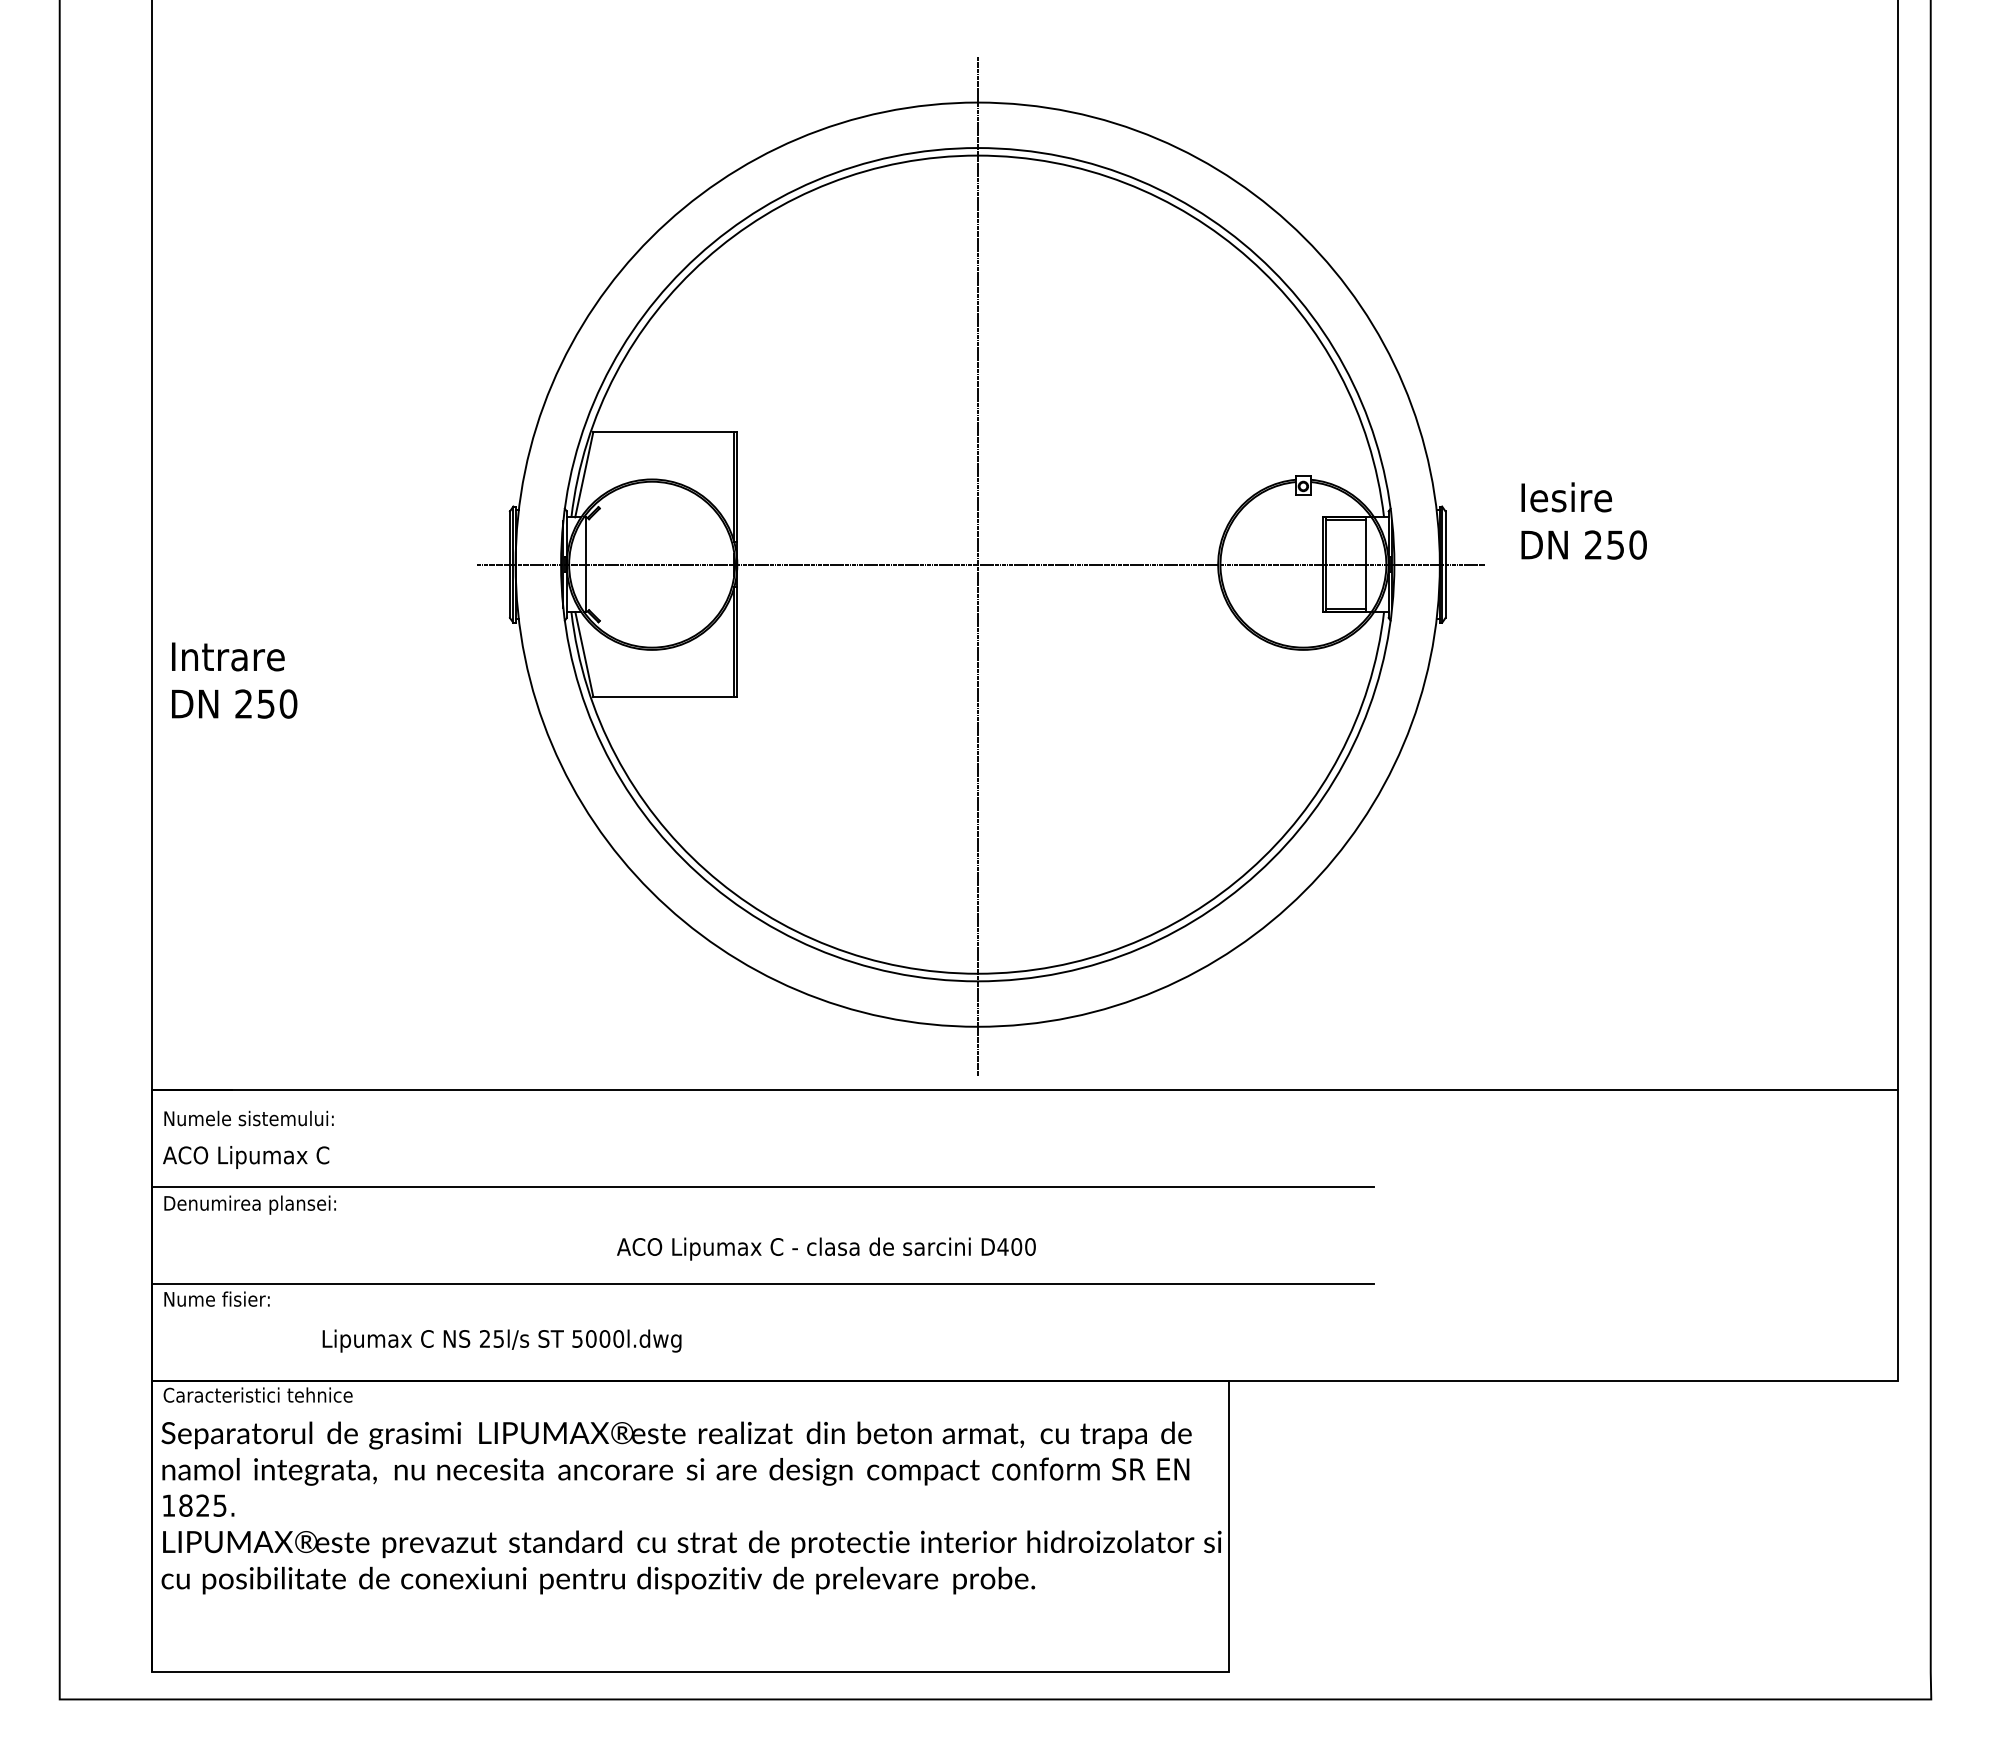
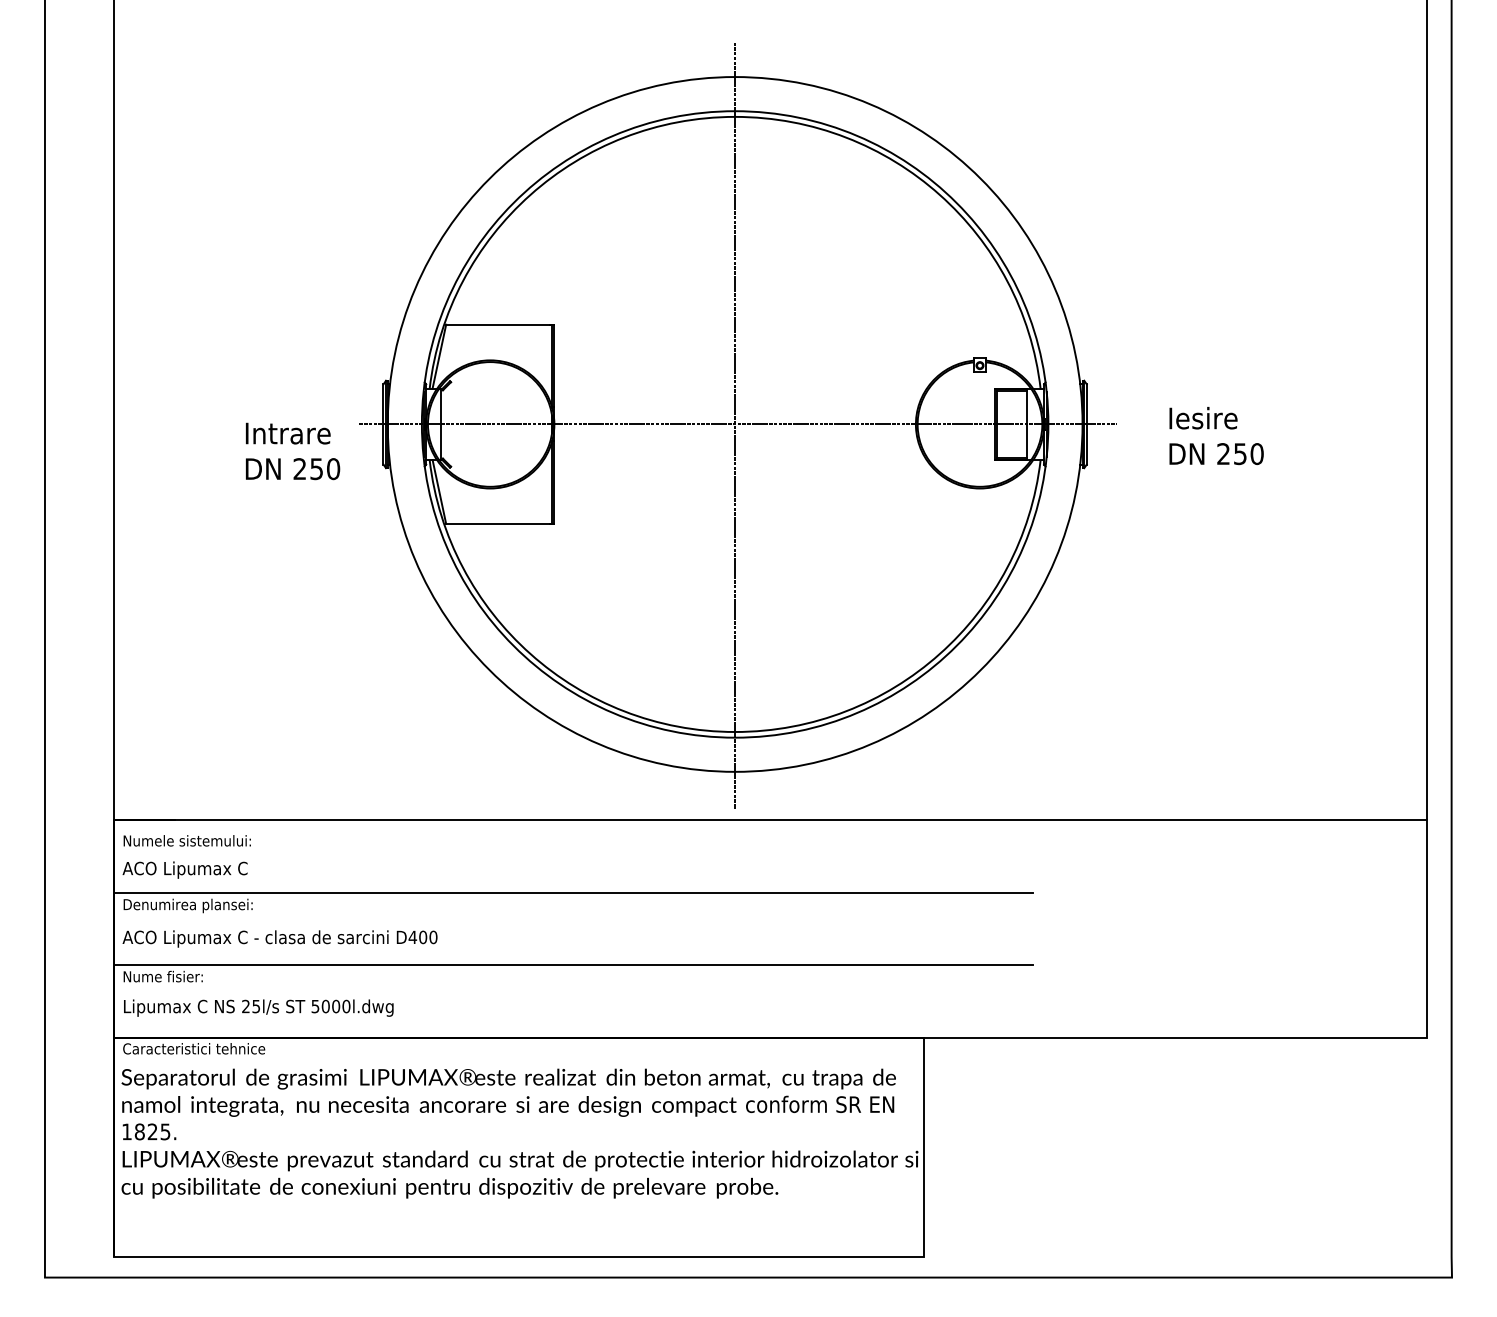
text: (1583, 520) -> (1216, 435), moved
text: (234, 680) -> (292, 451), moved
text: (826, 1248) -> (280, 938), moved
text: (501, 1340) -> (258, 1007), moved

